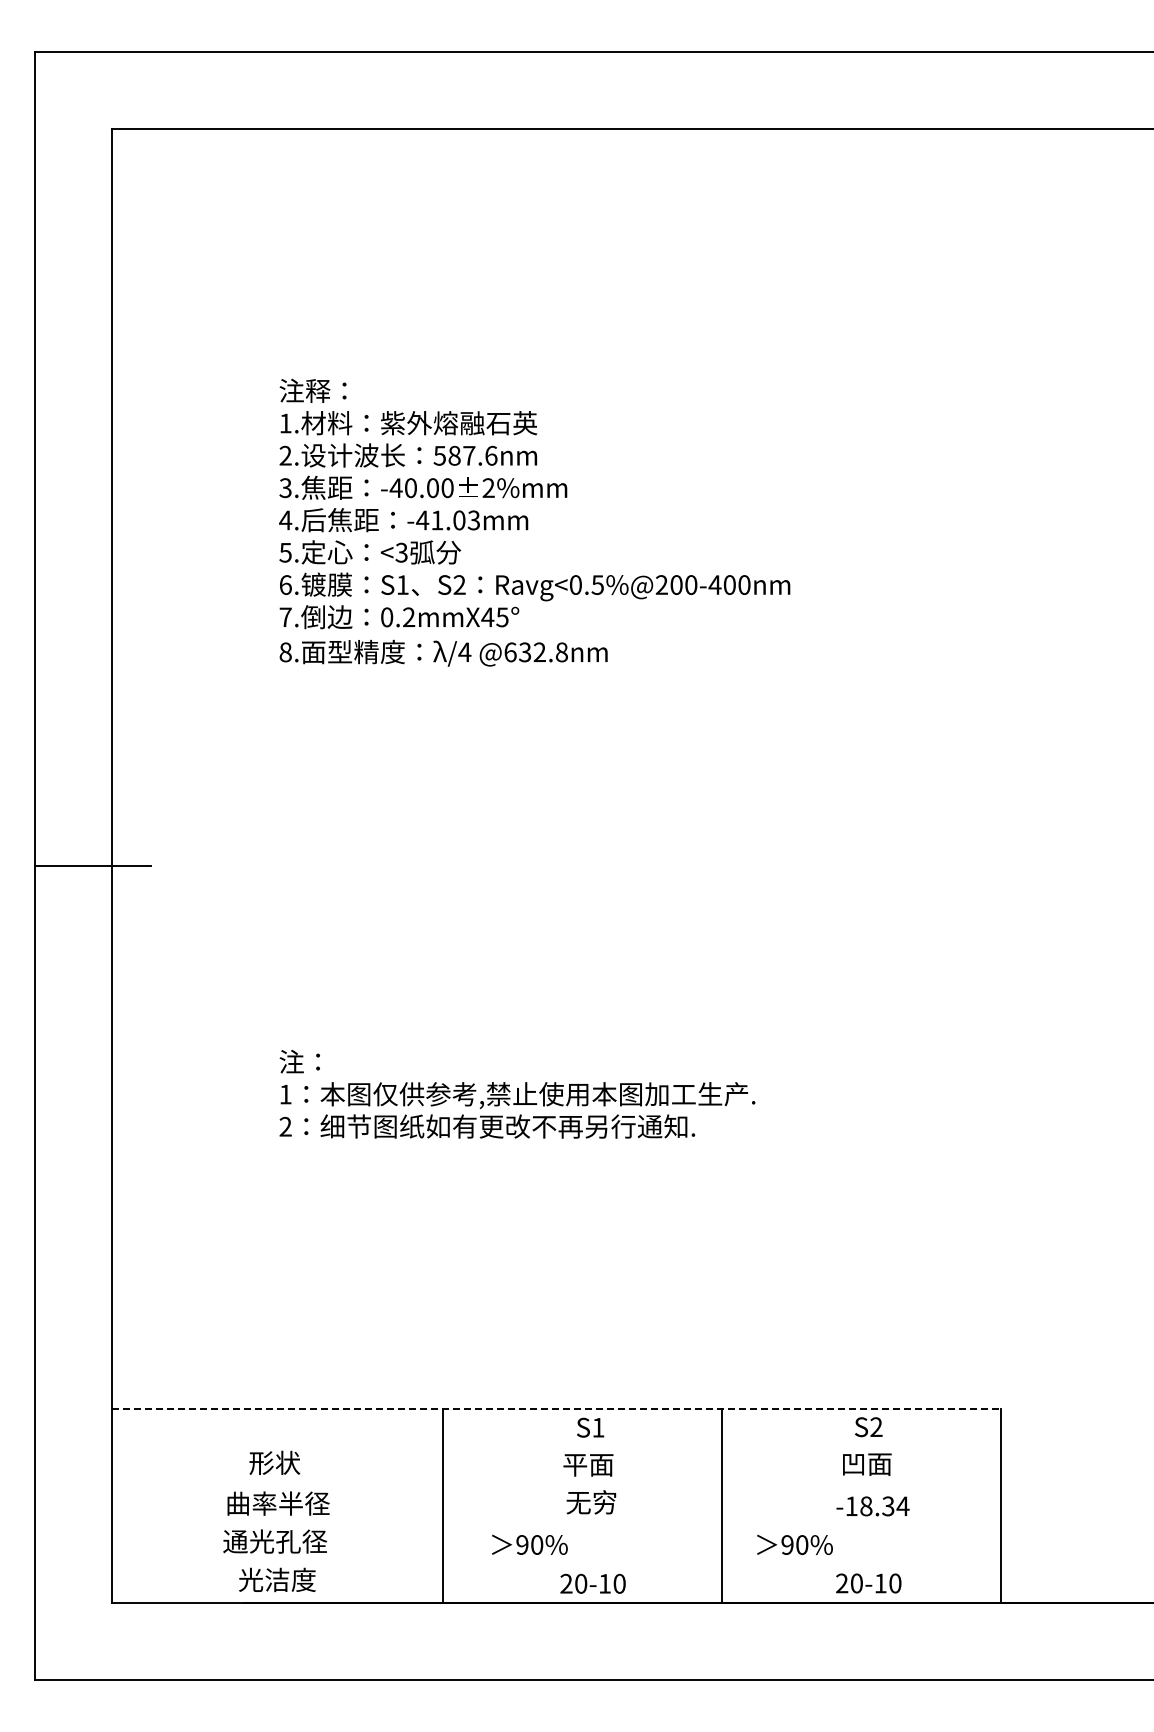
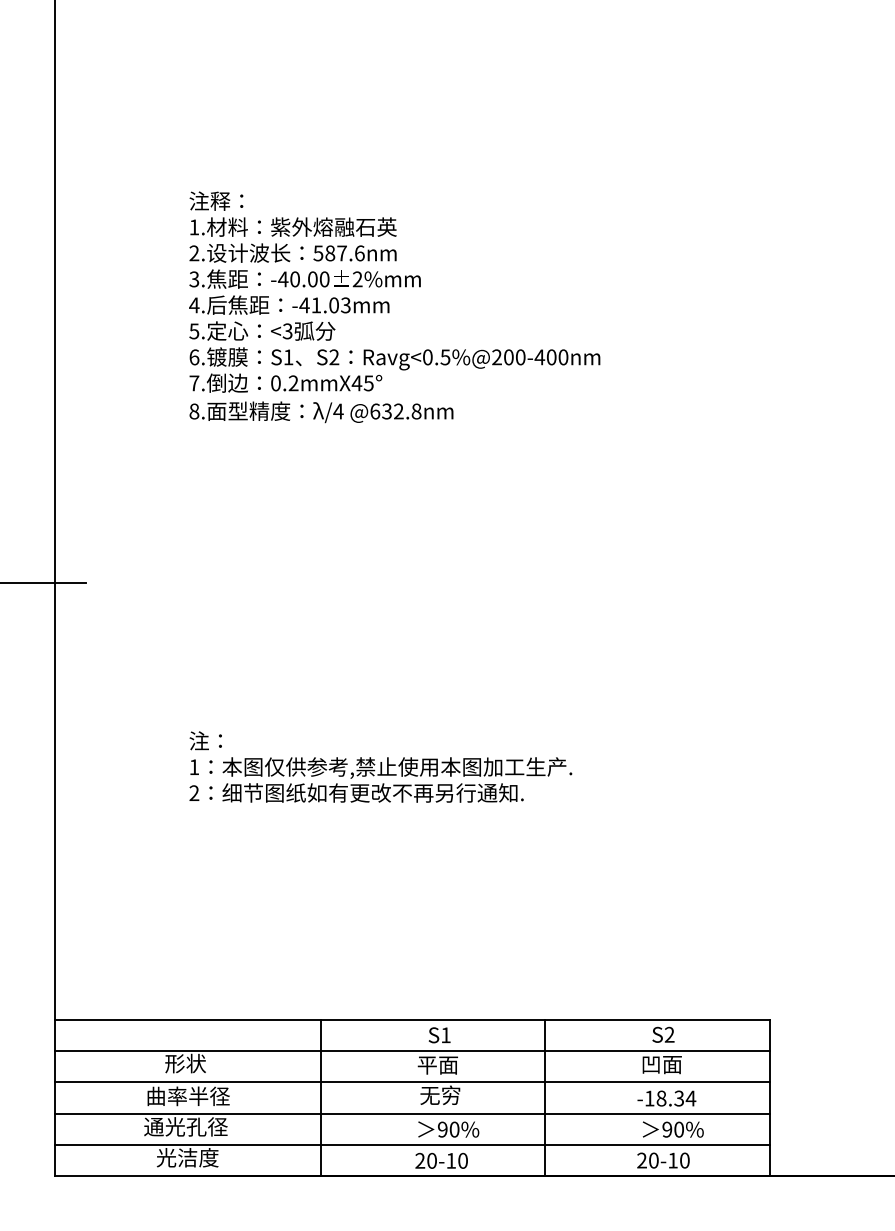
line: (556, 1408) -> (412, 1019), dashed -> solid
line: (556, 1447) -> (412, 1051), added
line: (556, 1486) -> (412, 1082), added
line: (556, 1524) -> (412, 1113), added
text: (529, 1544) -> (448, 1129), moved
text: (794, 1544) -> (672, 1129), moved
line: (556, 1563) -> (412, 1144), added

